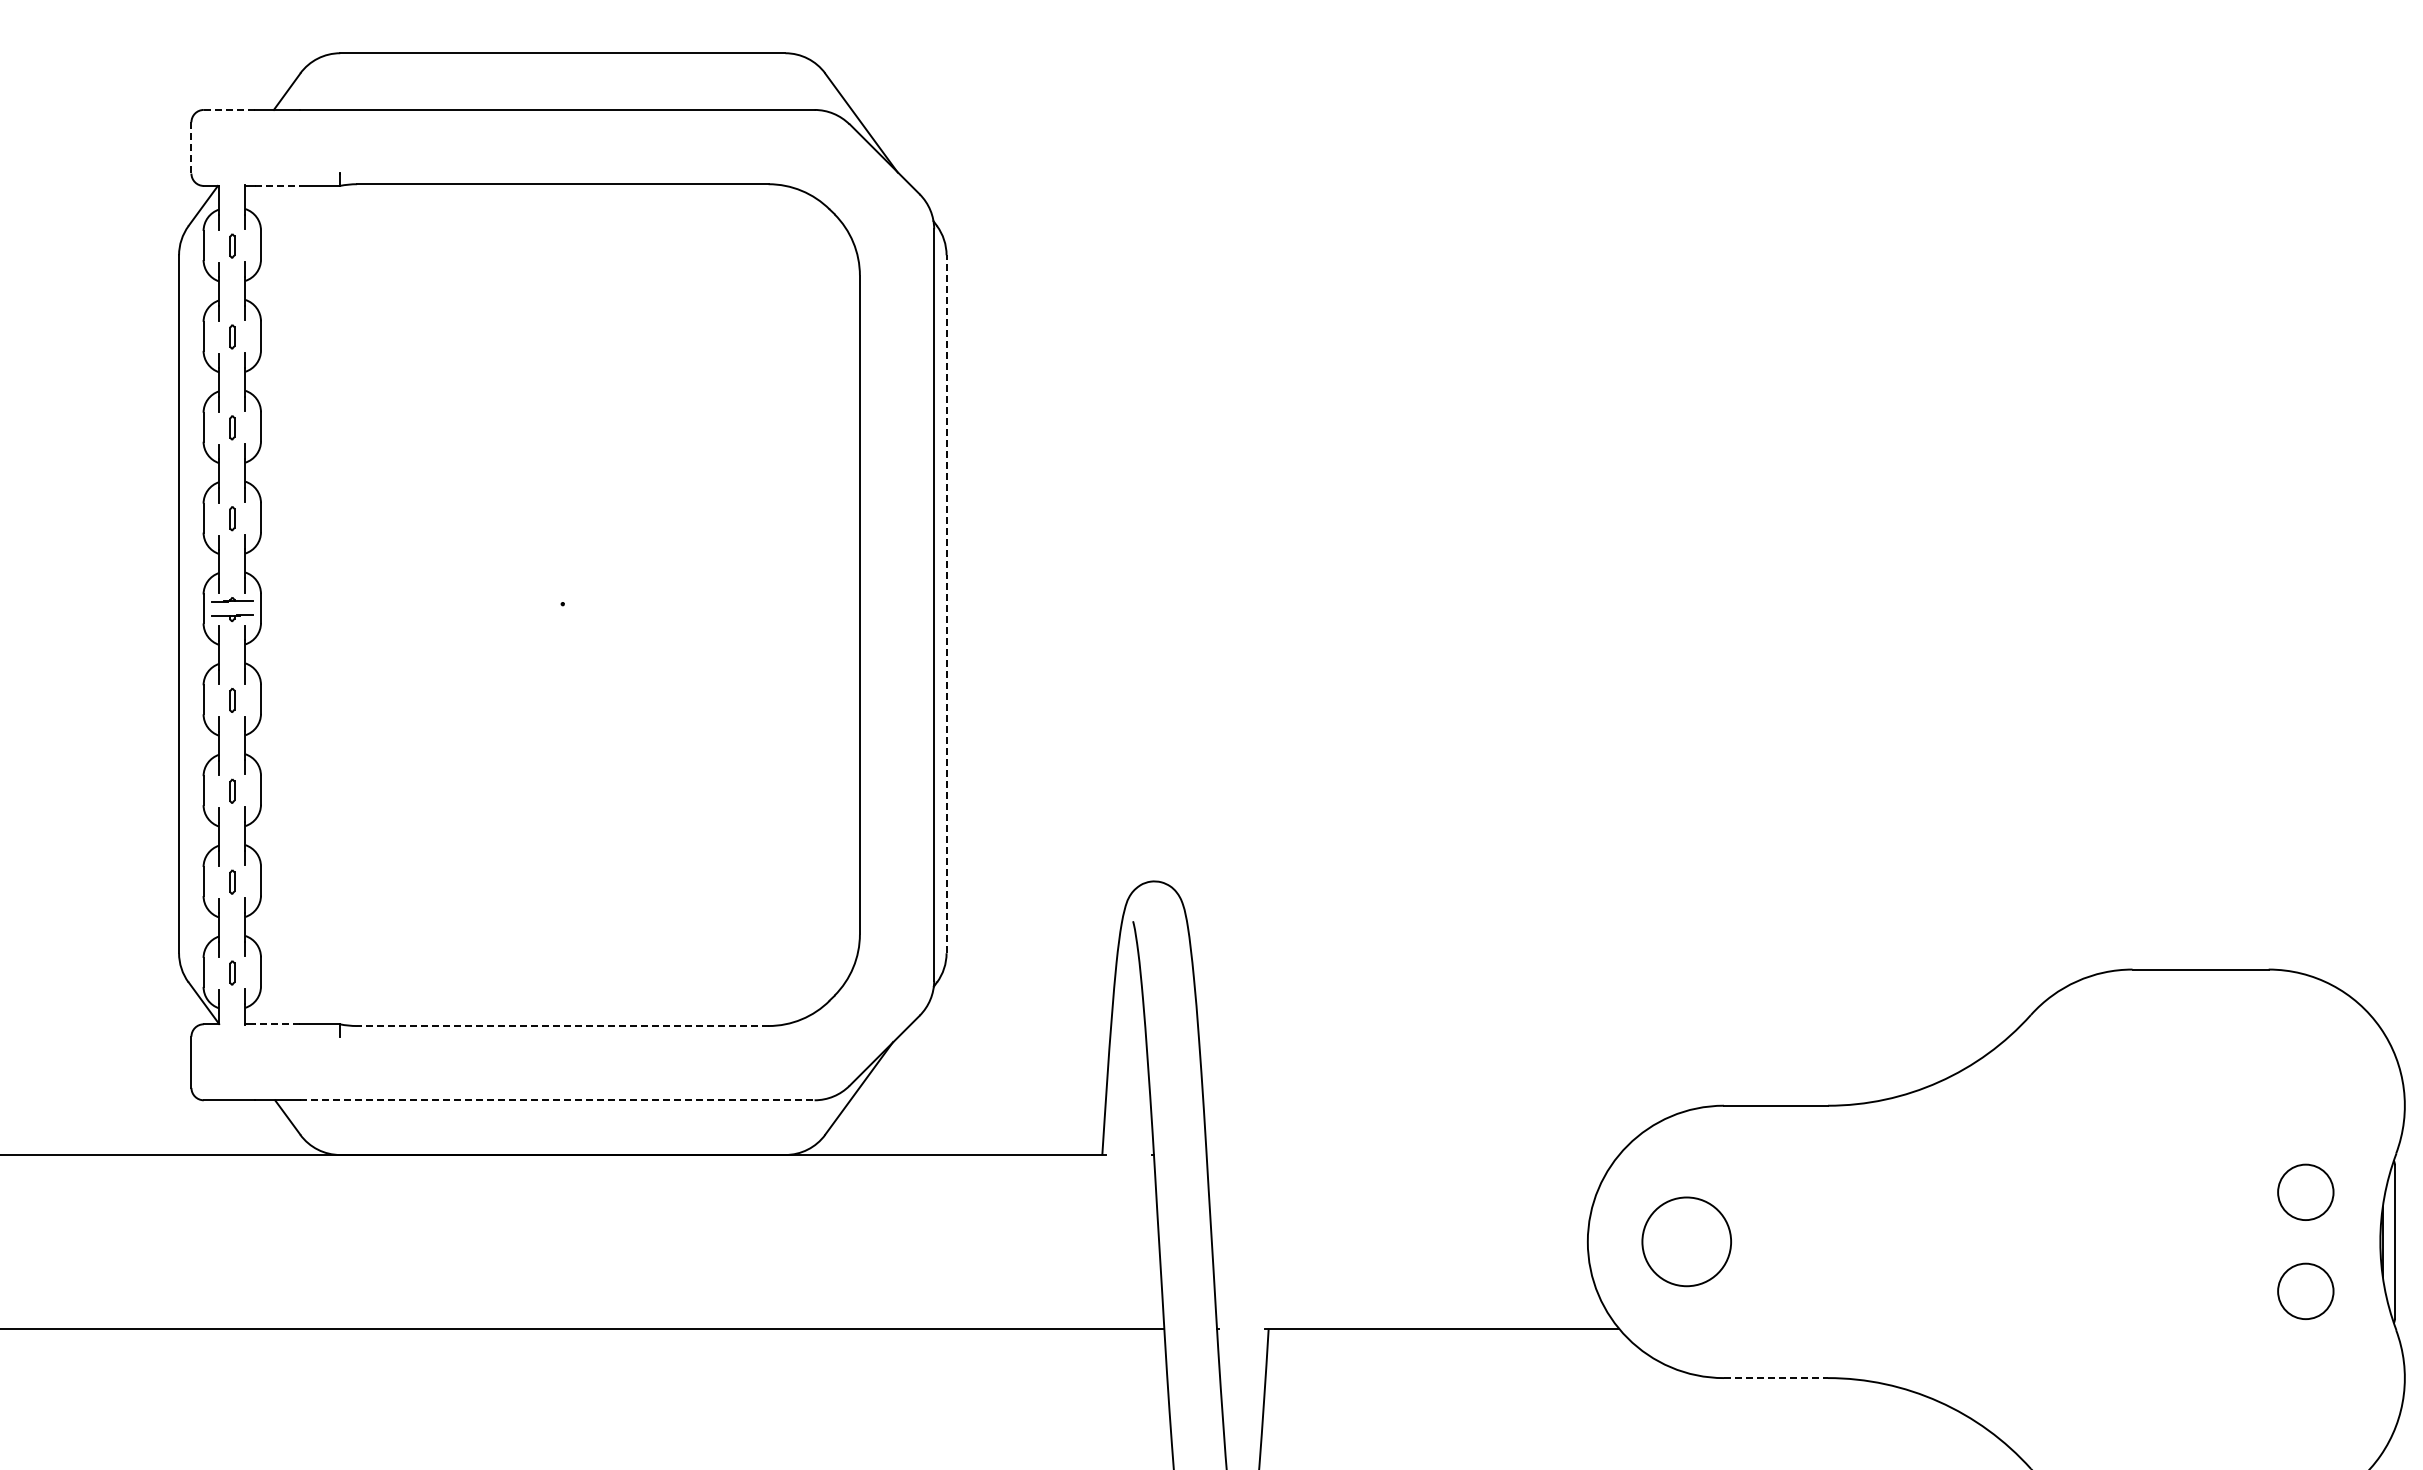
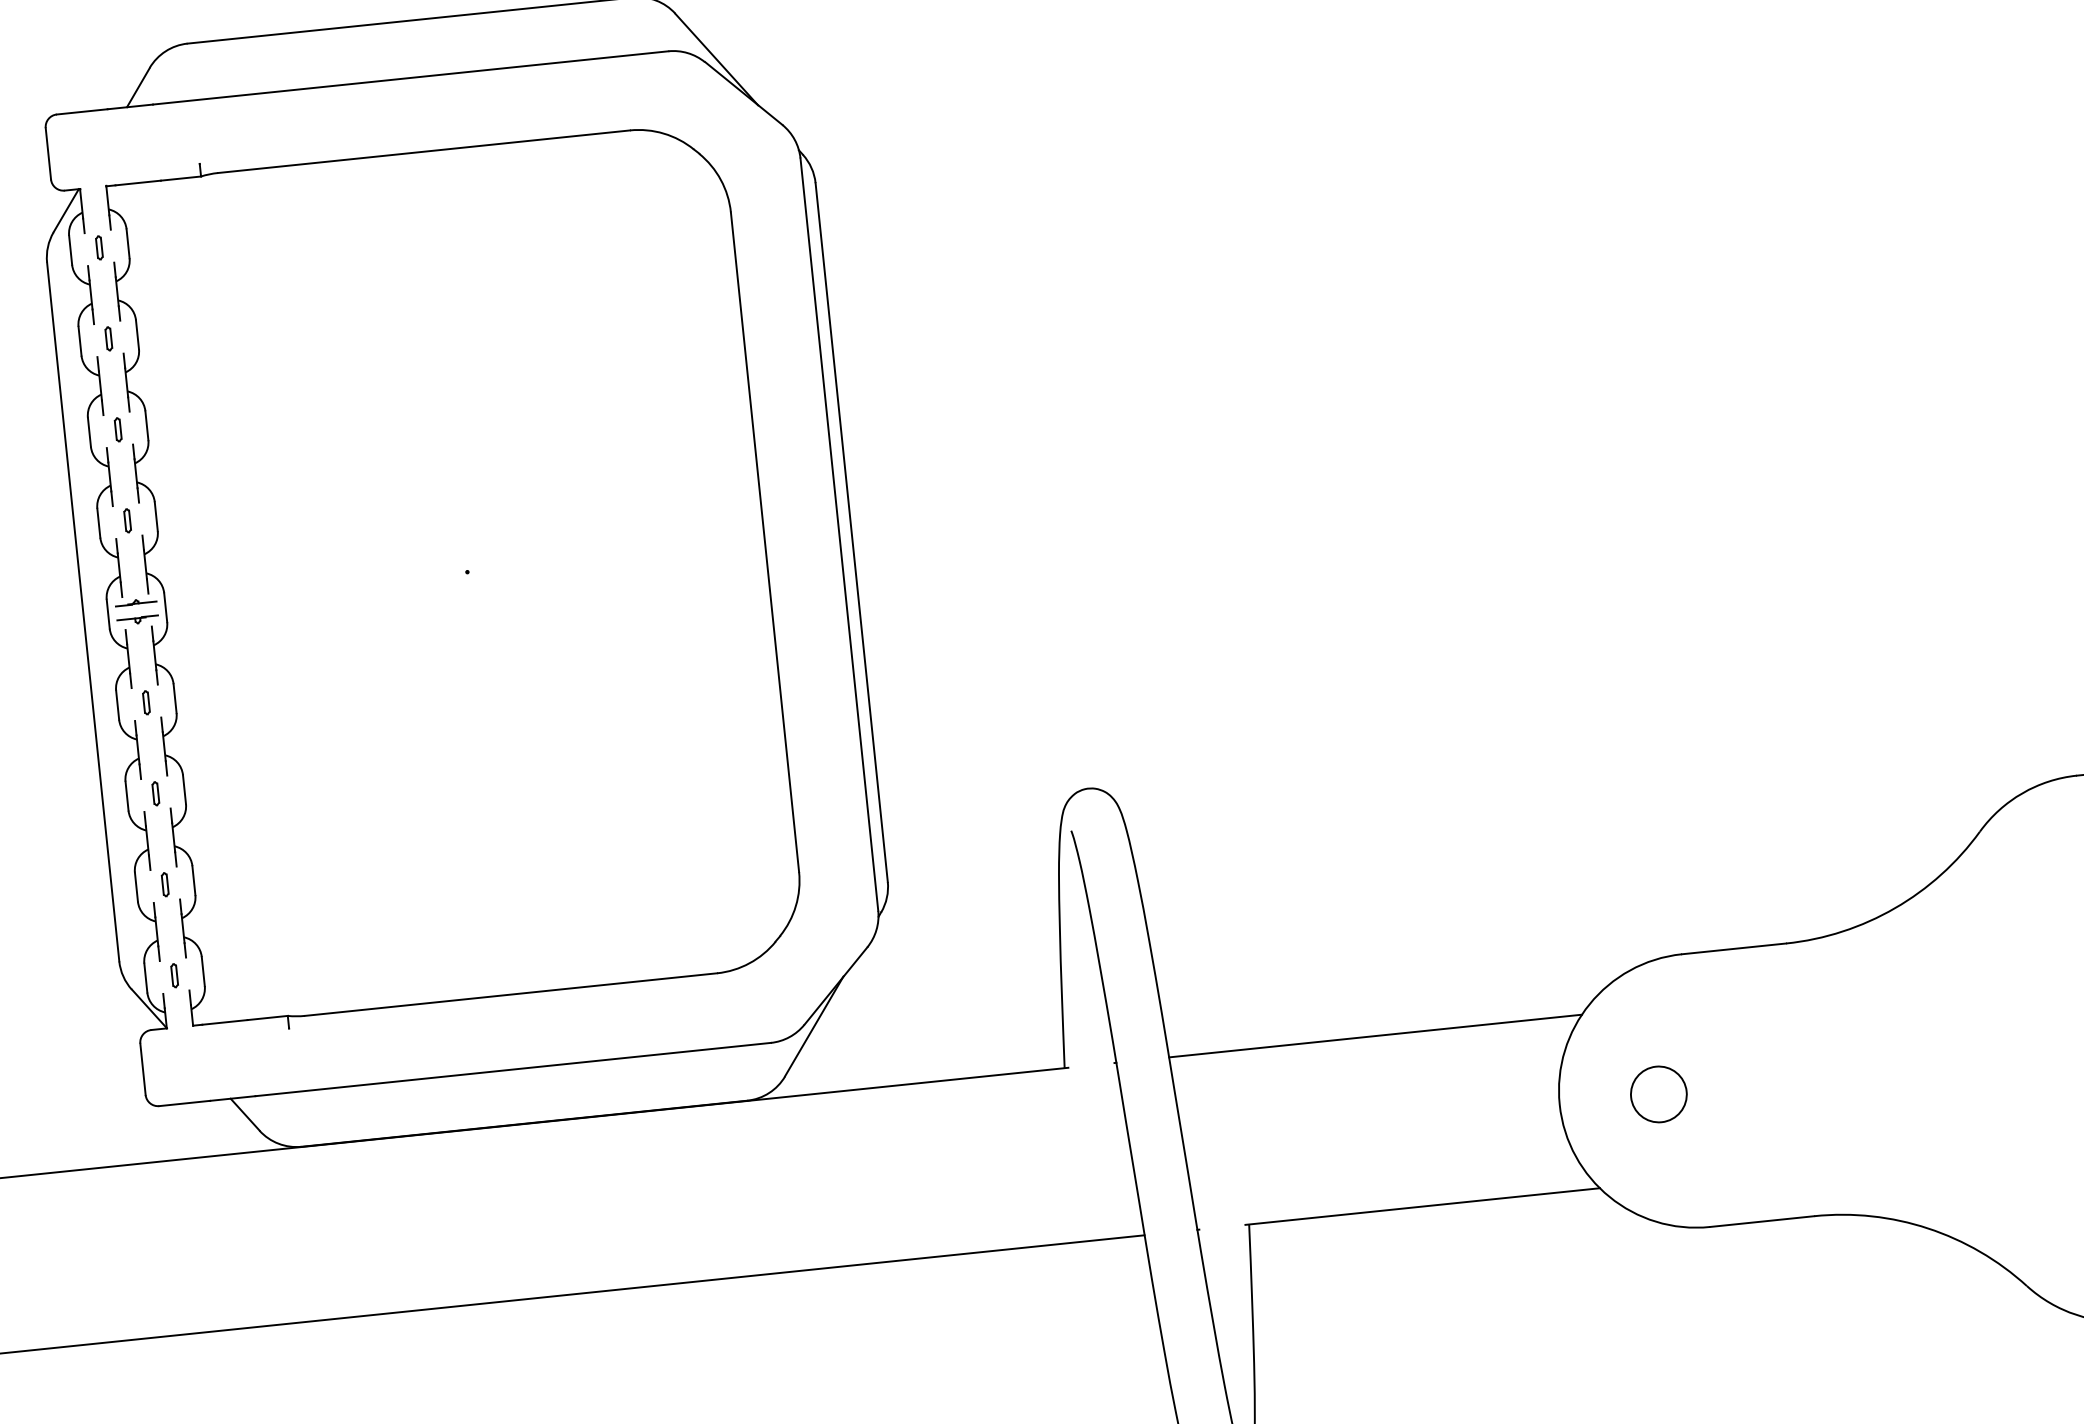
line: (228, 109) -> (81, 111), dashed -> solid
line: (191, 147) -> (48, 153), dashed -> solid
line: (277, 185) -> (138, 182), dashed -> solid
line: (946, 604) -> (851, 532), dashed -> solid
line: (277, 1024) -> (225, 1022), dashed -> solid
line: (562, 1026) -> (510, 995), dashed -> solid
line: (557, 1100) -> (513, 1069), dashed -> solid
line: (1412, 1155) -> (1375, 1036), added
circle: (1686, 1241) -> (1658, 1094), size x0.62
line: (1775, 1378) -> (1761, 1222), dashed -> solid

